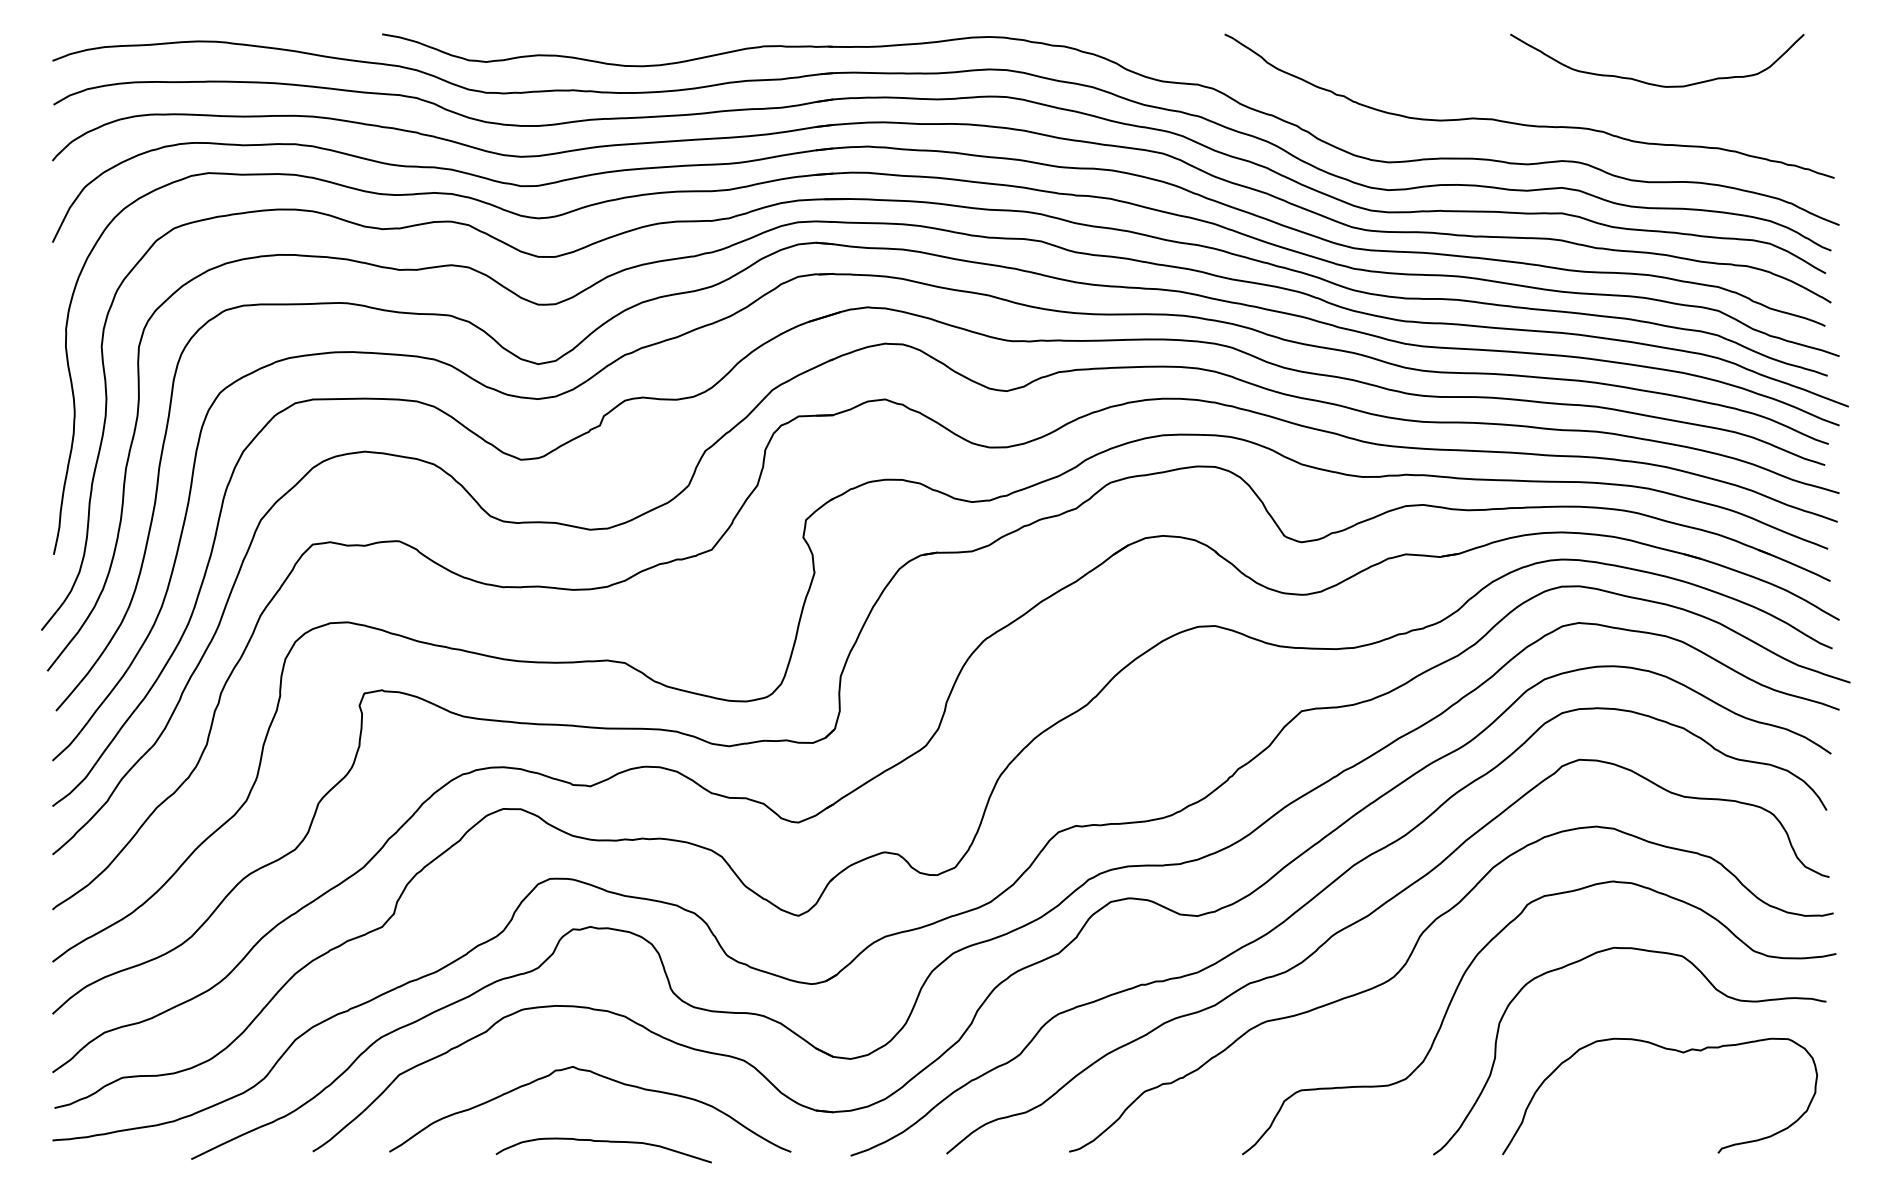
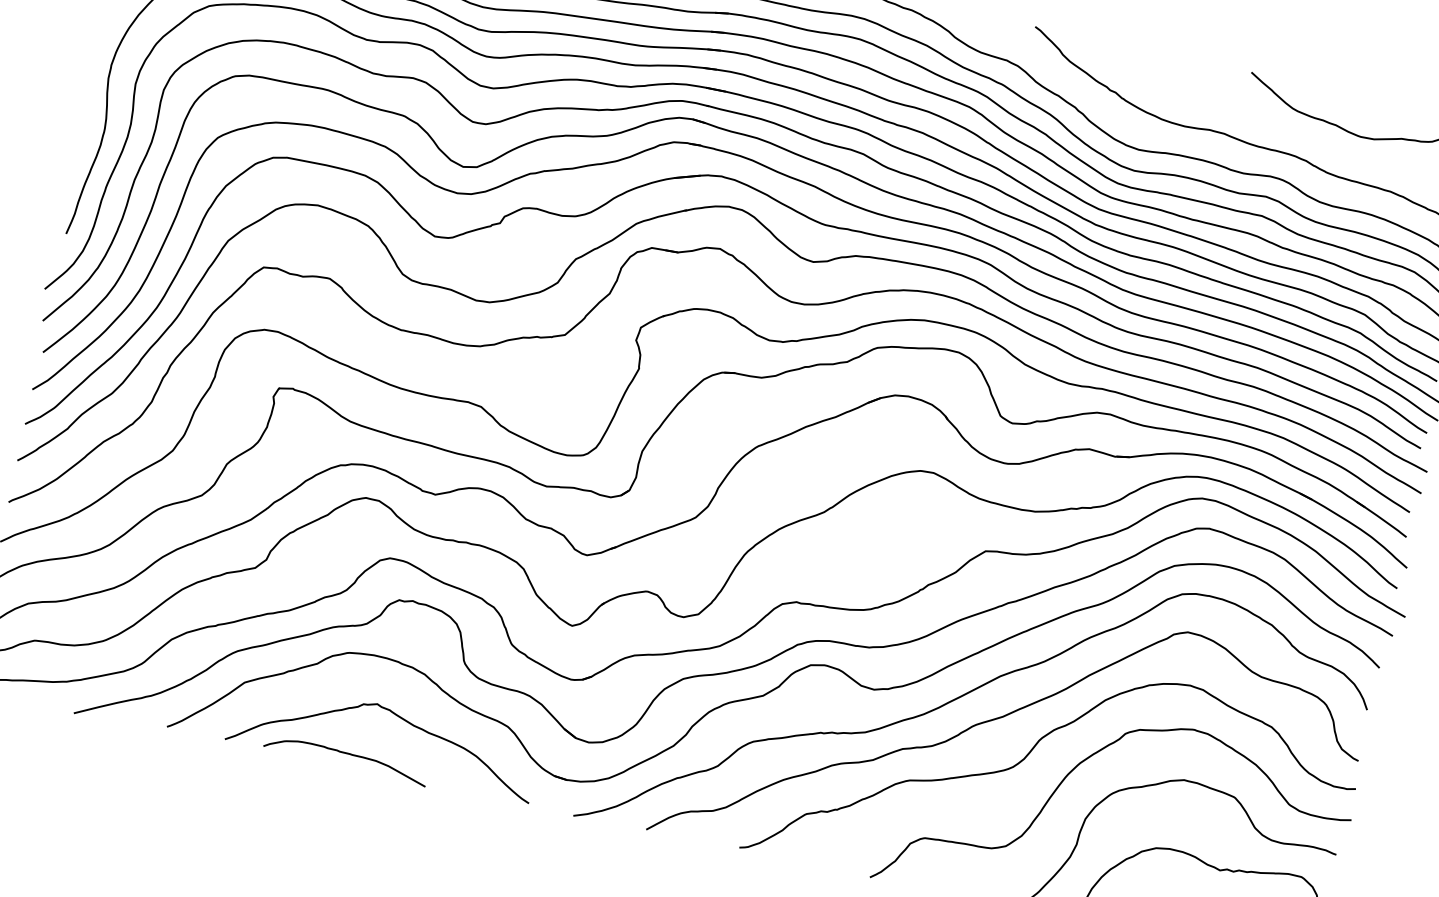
curve: (603, 1142) -> (346, 754), moved

